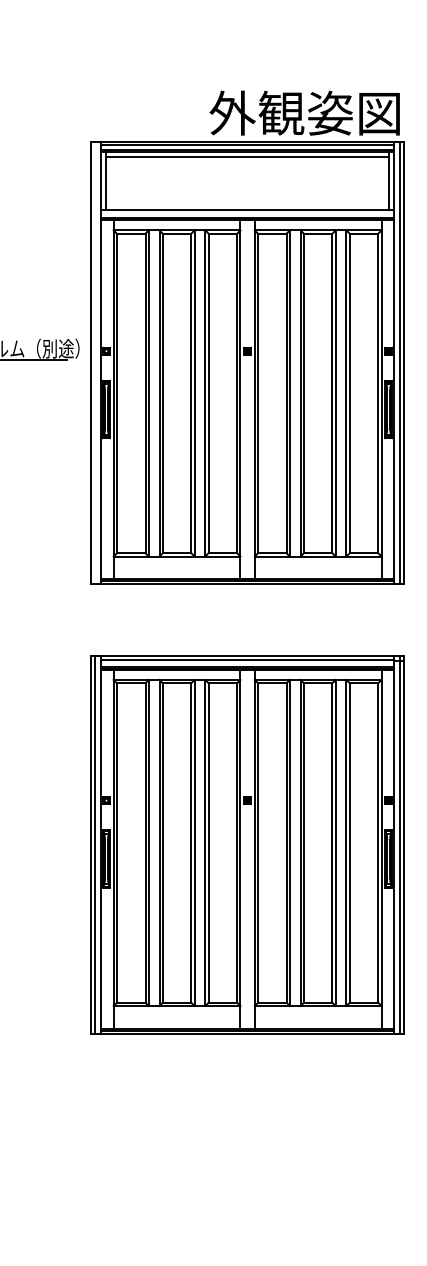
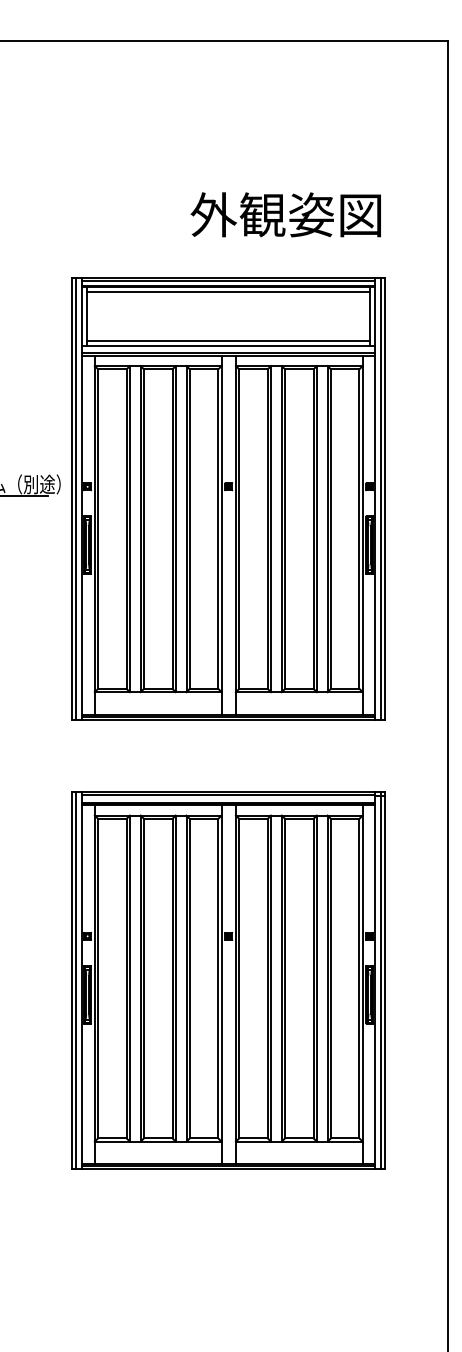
text: (304, 112) -> (285, 214), moved
line: (247, 204) -> (228, 340), added
line: (95, 362) -> (76, 498), added

